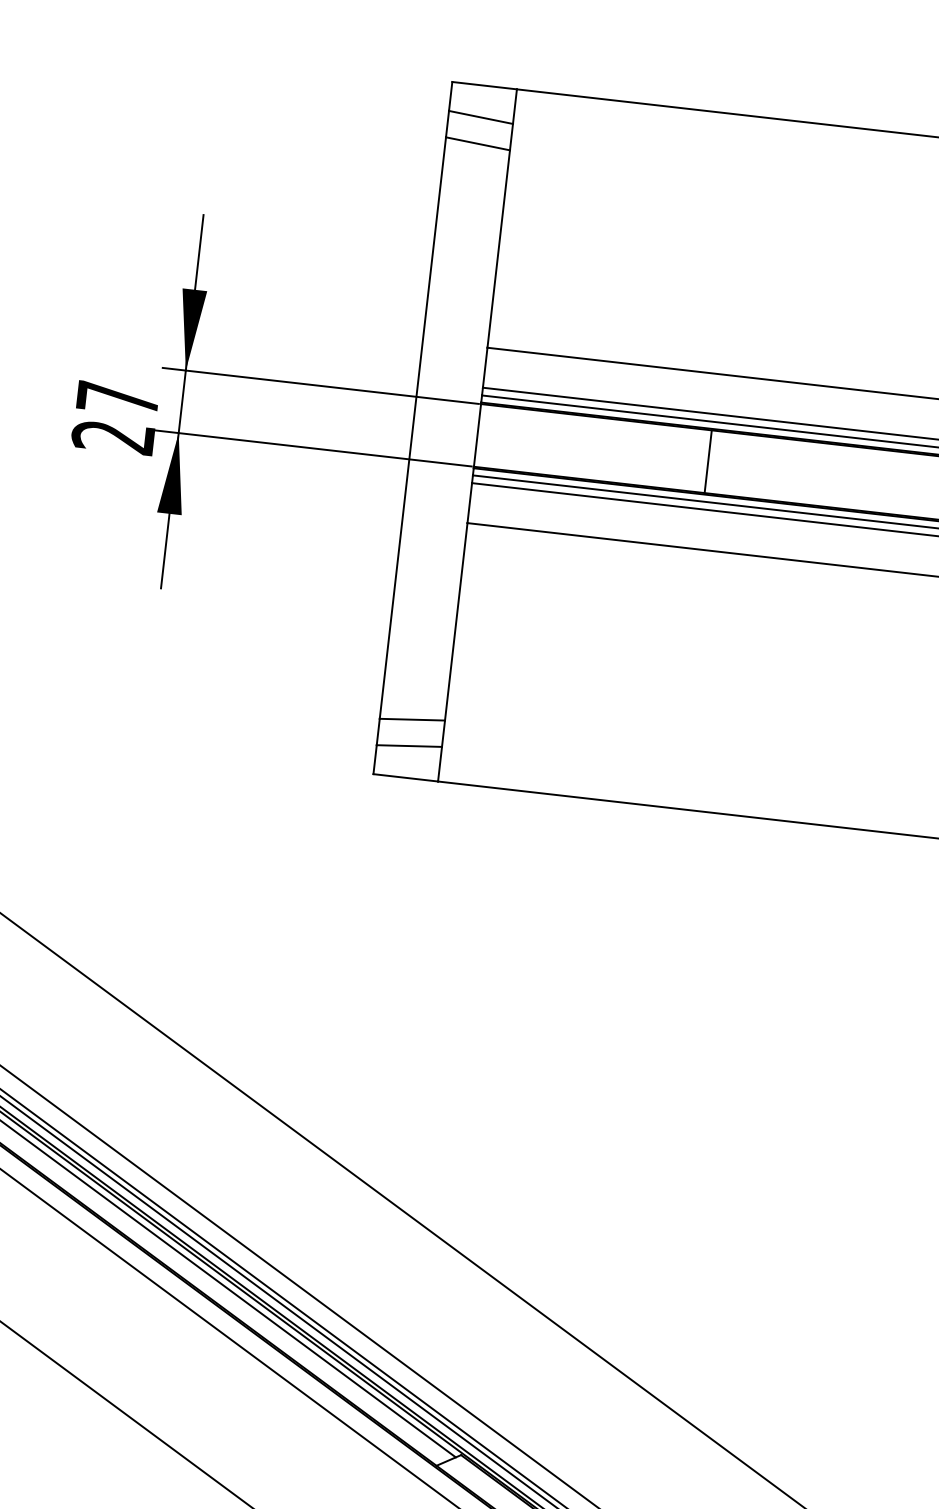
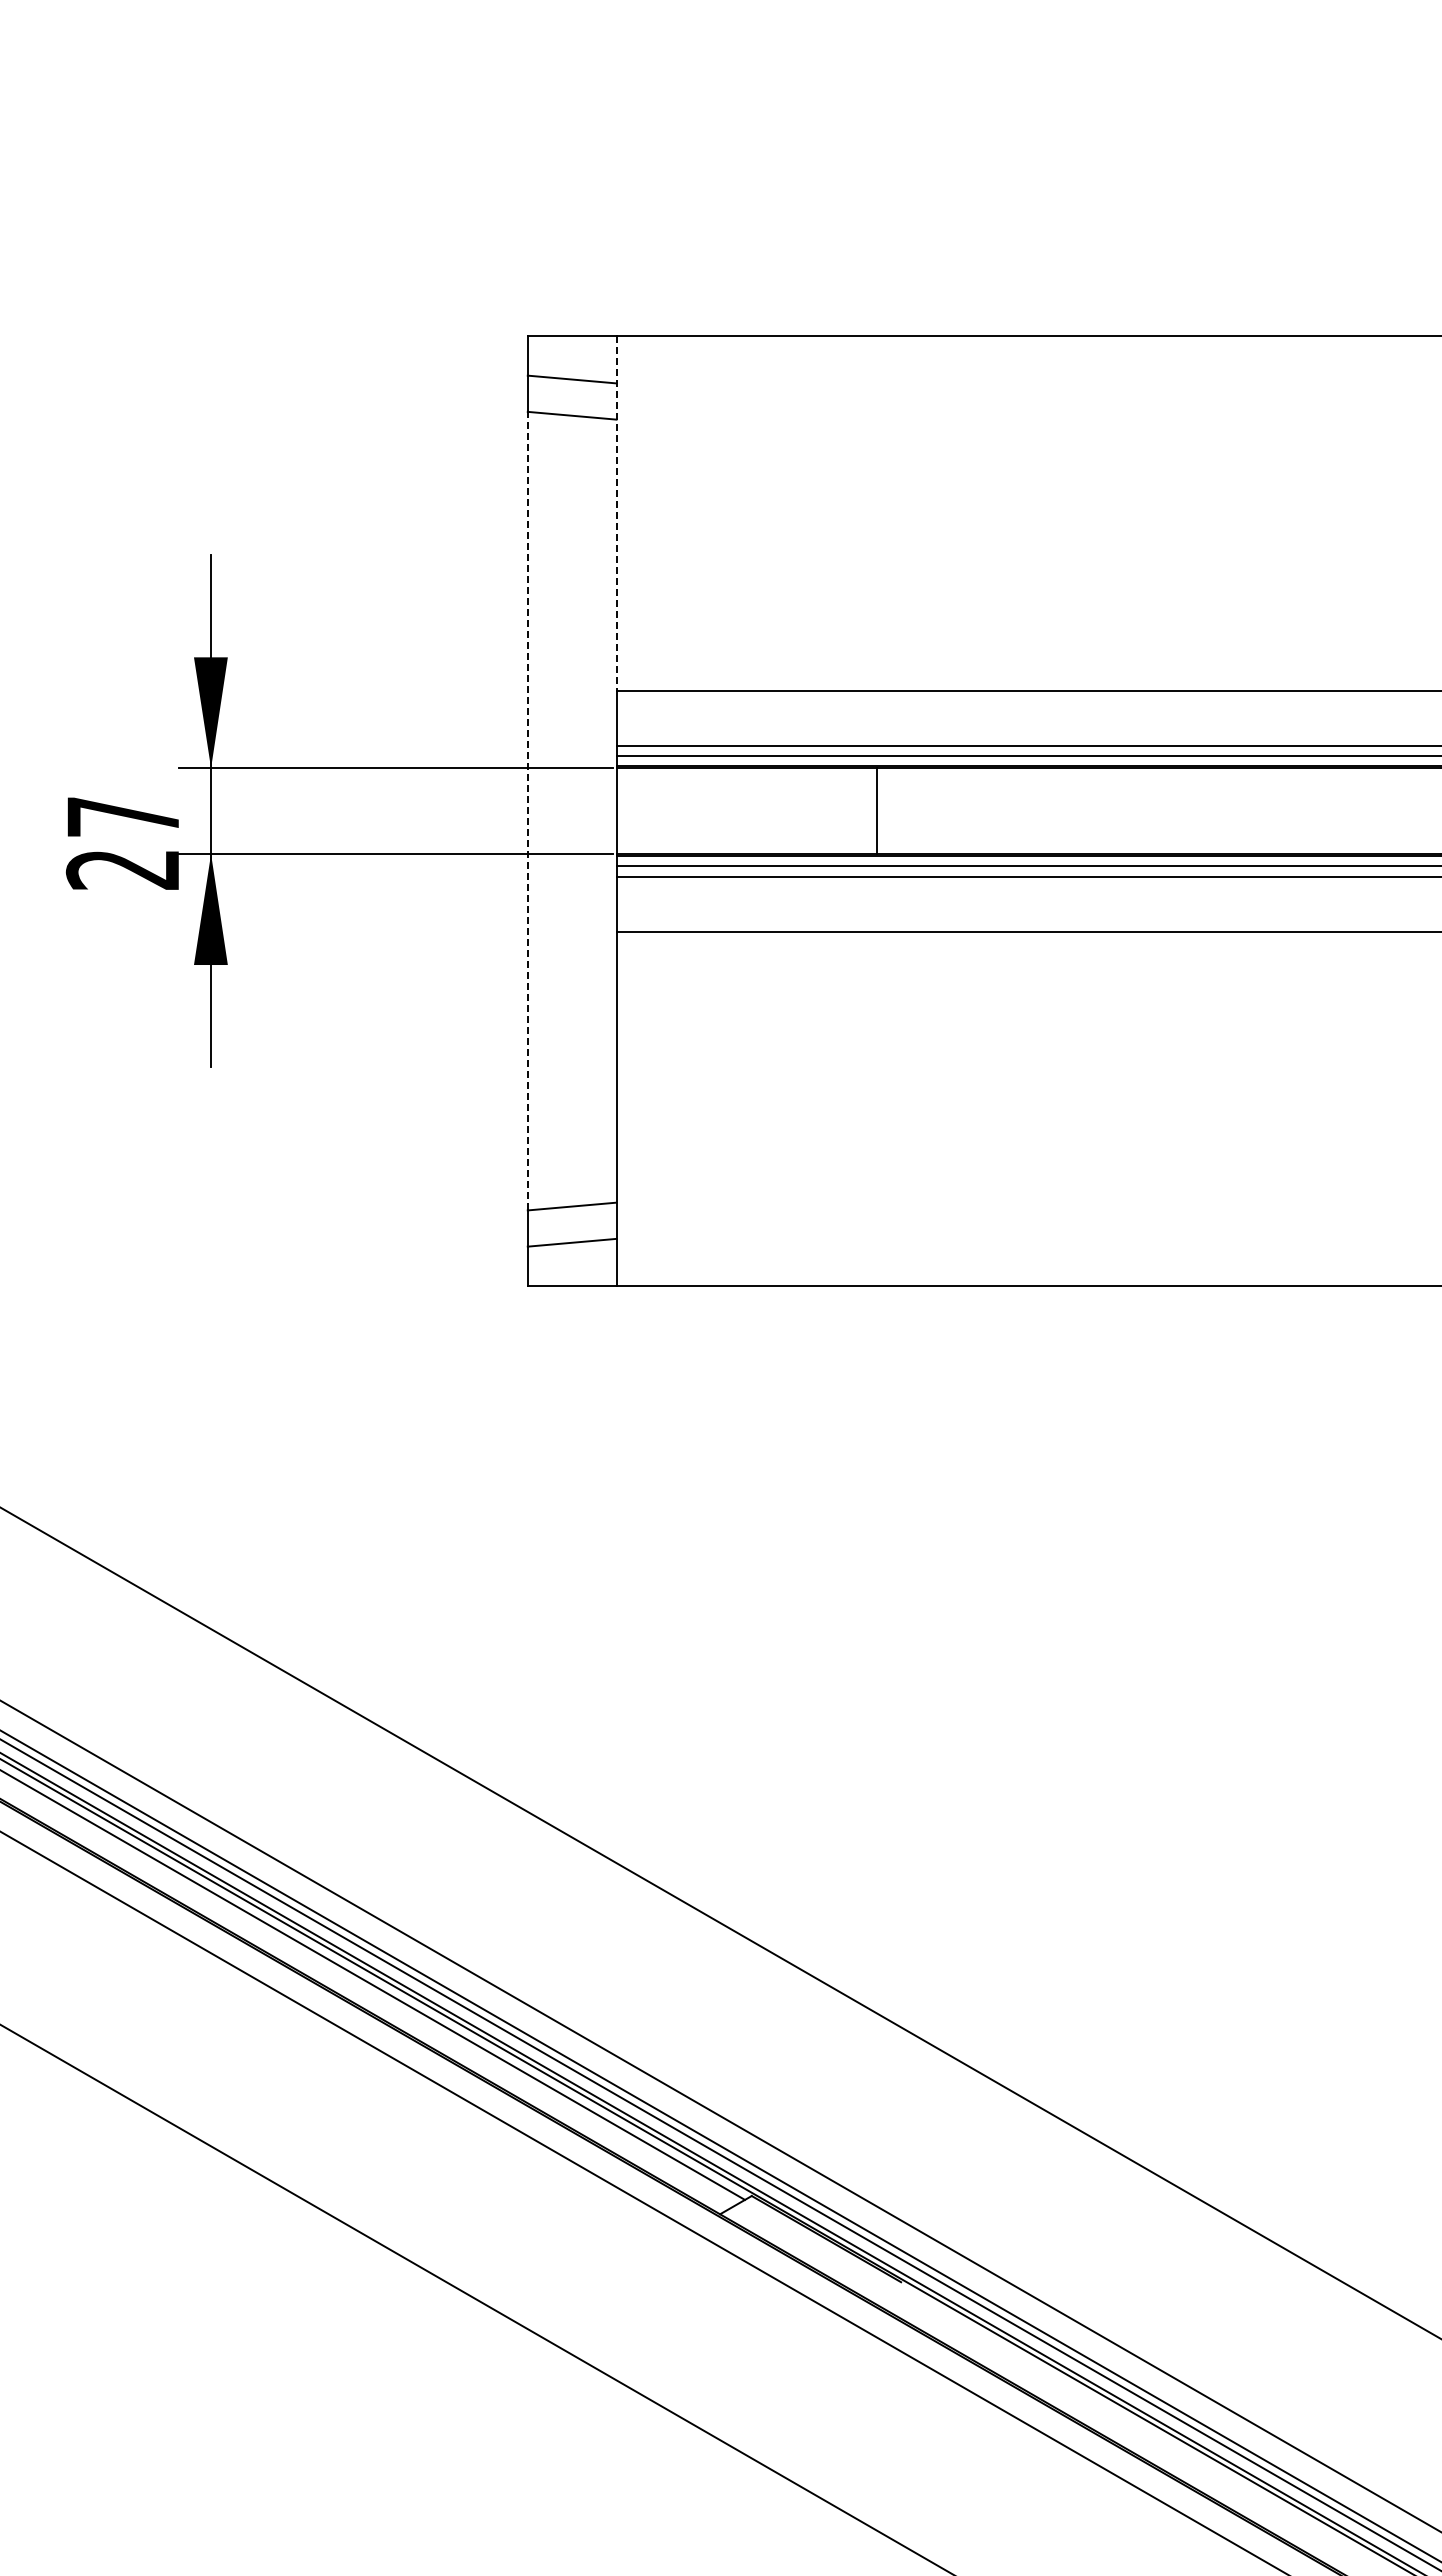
line: (502, 218) -> (616, 513), solid -> dashed
line: (412, 427) -> (527, 810), solid -> dashed
line: (708, 461) -> (877, 811), moved

